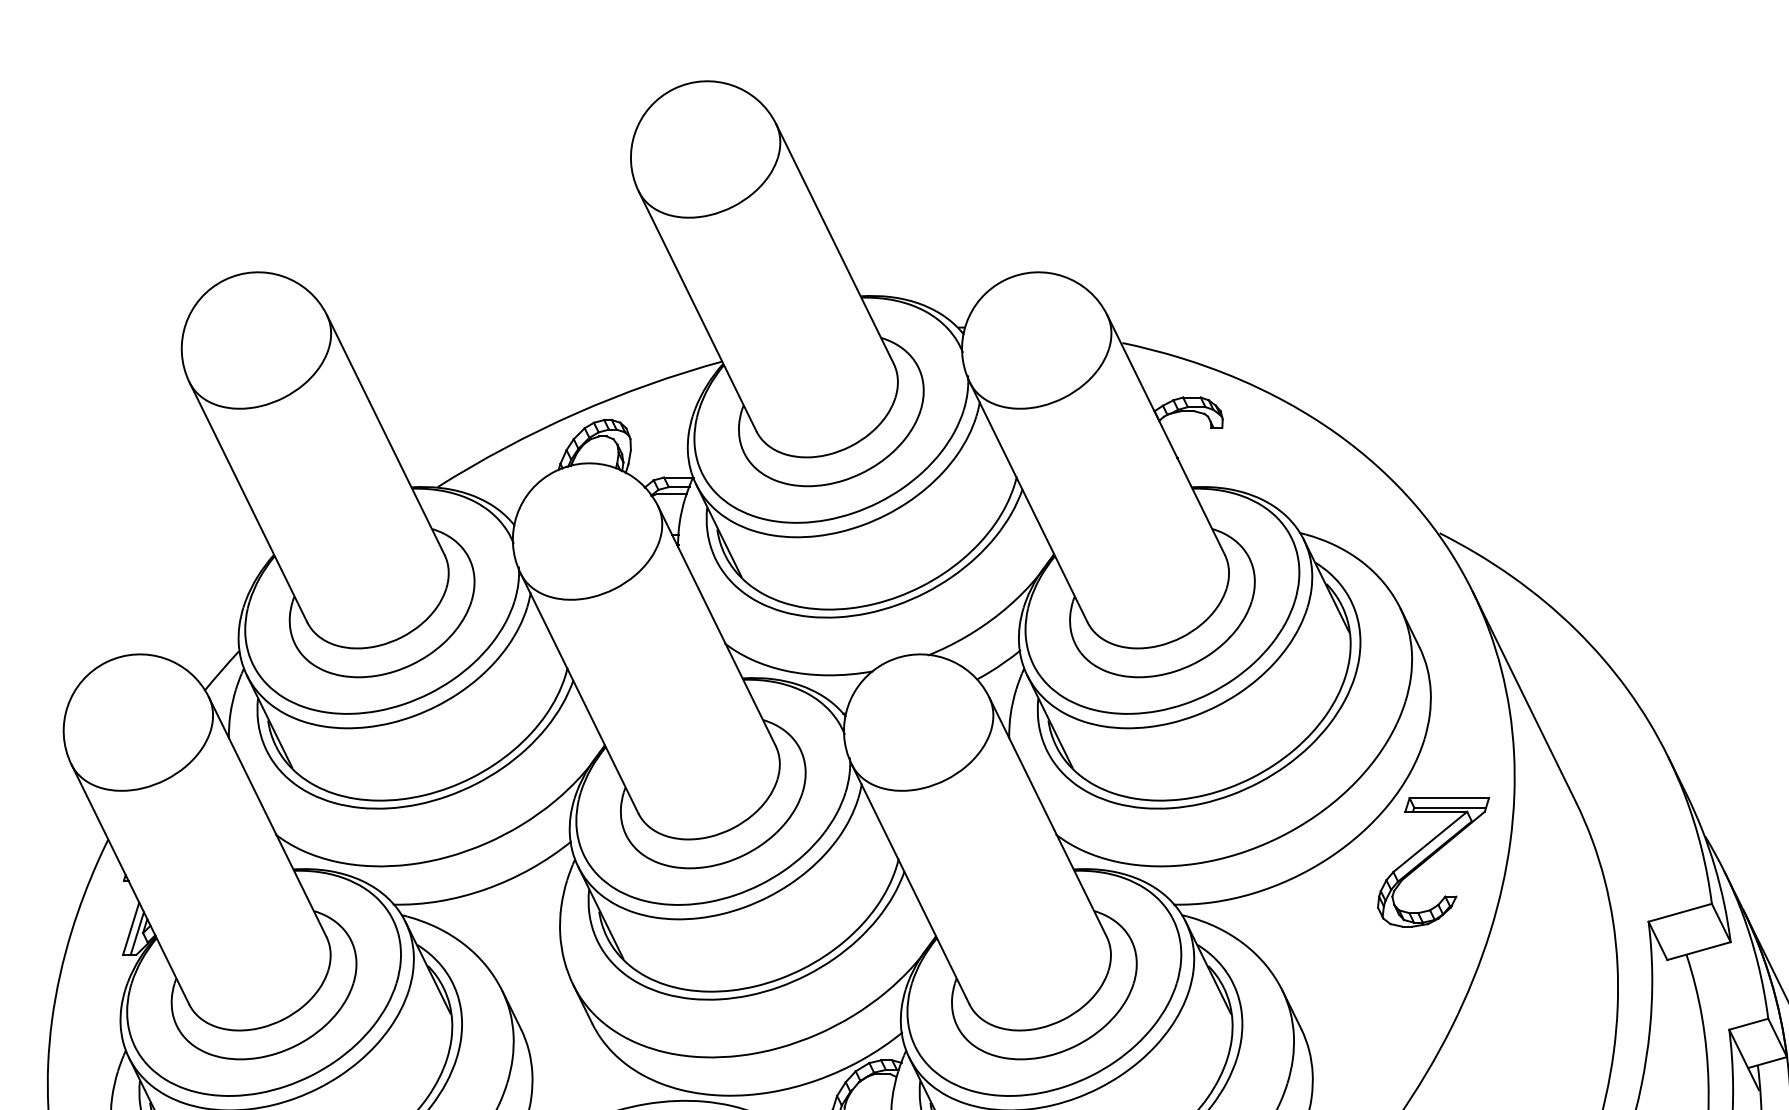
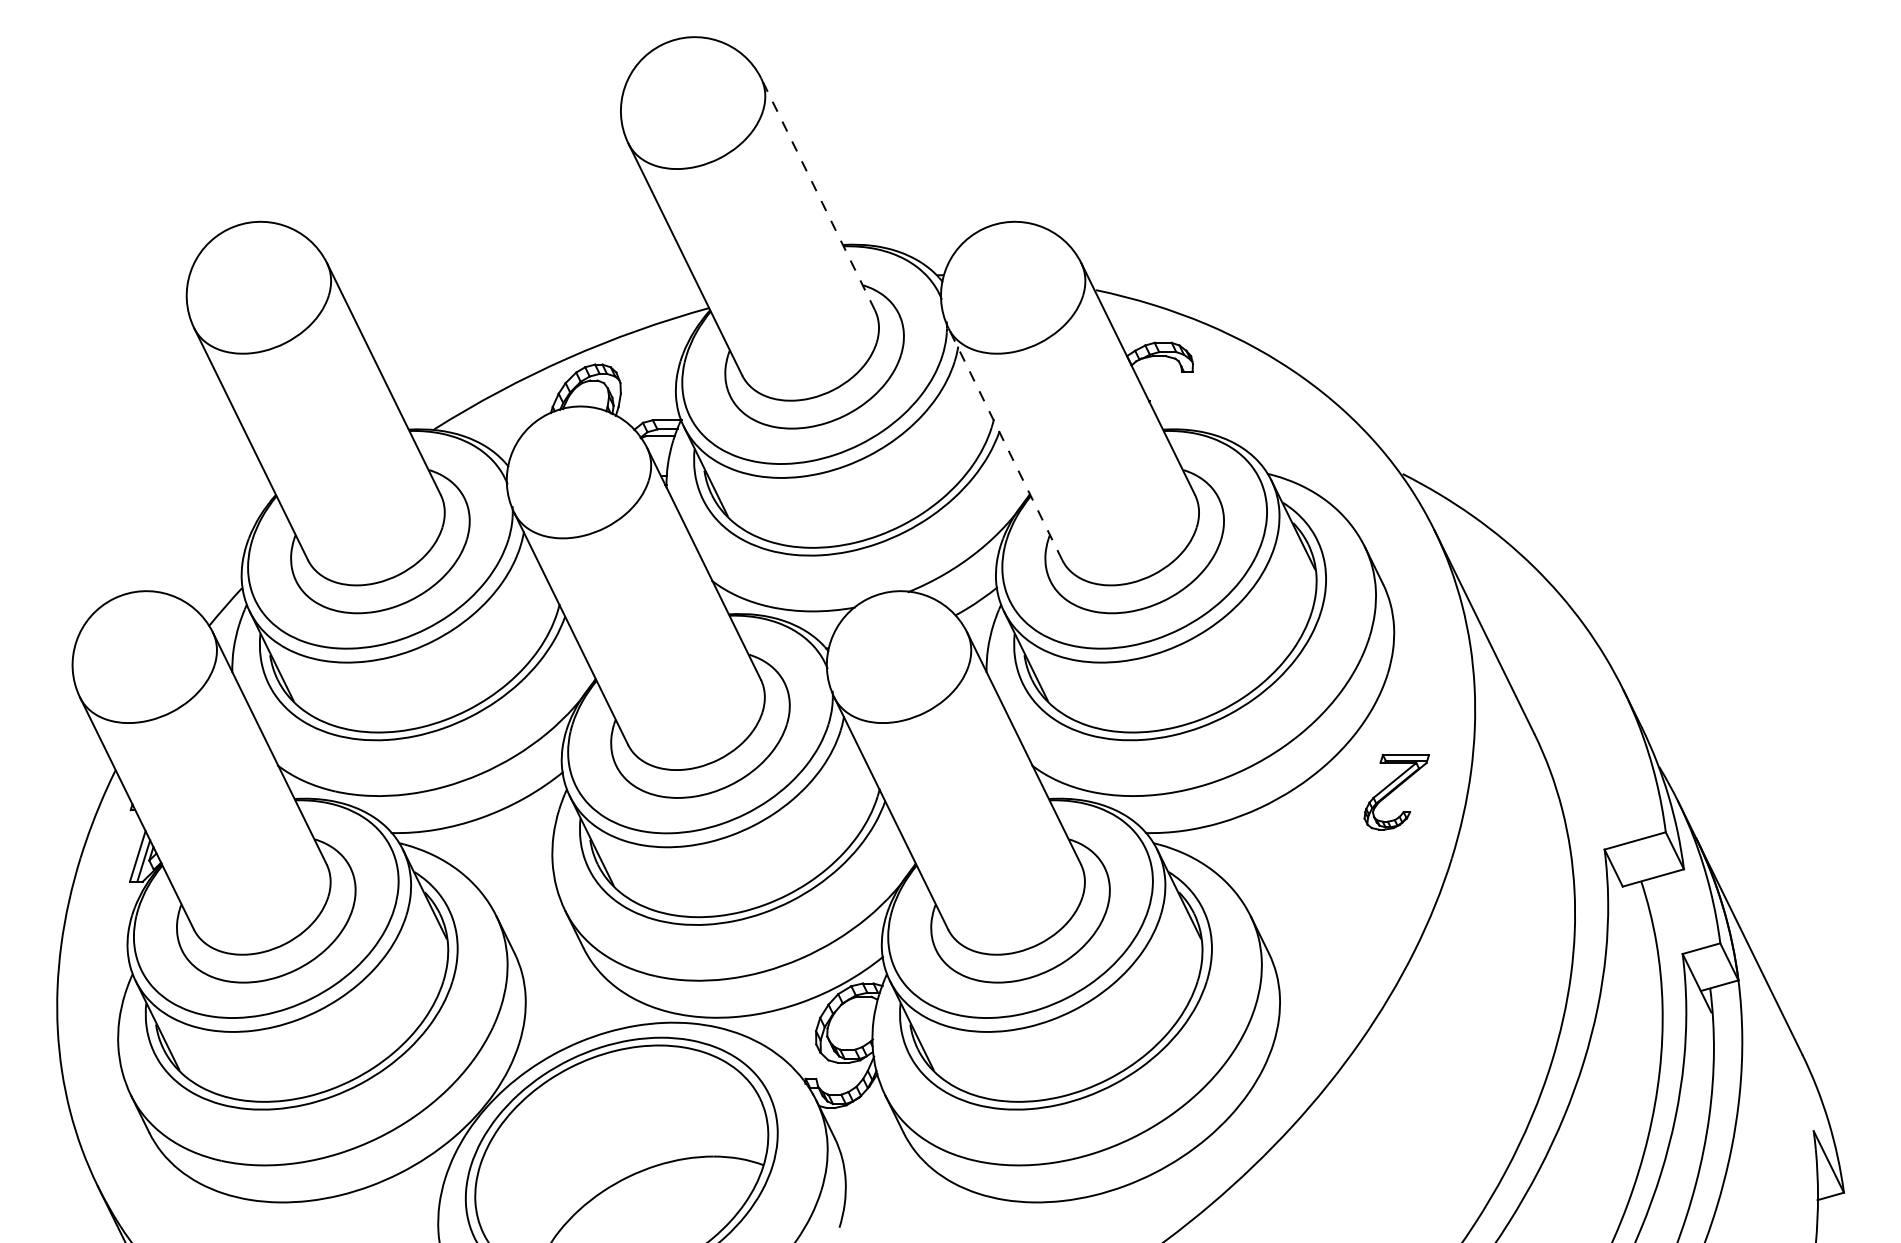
line: (834, 243) -> (817, 193), solid -> dashed
line: (1028, 501) -> (1005, 443), solid -> dashed
part: (1433, 862) -> (1396, 792), size x0.6

